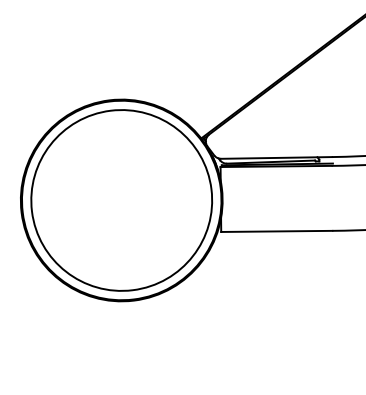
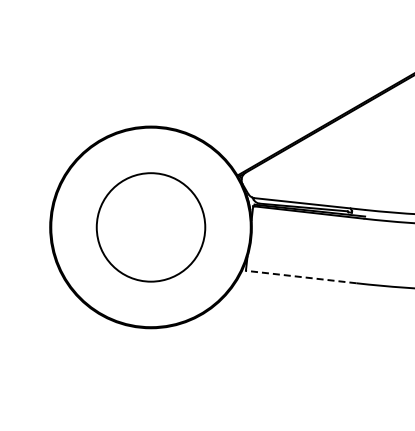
circle: (121, 200) -> (150, 227), size x0.6
line: (277, 231) -> (301, 277), solid -> dashed

